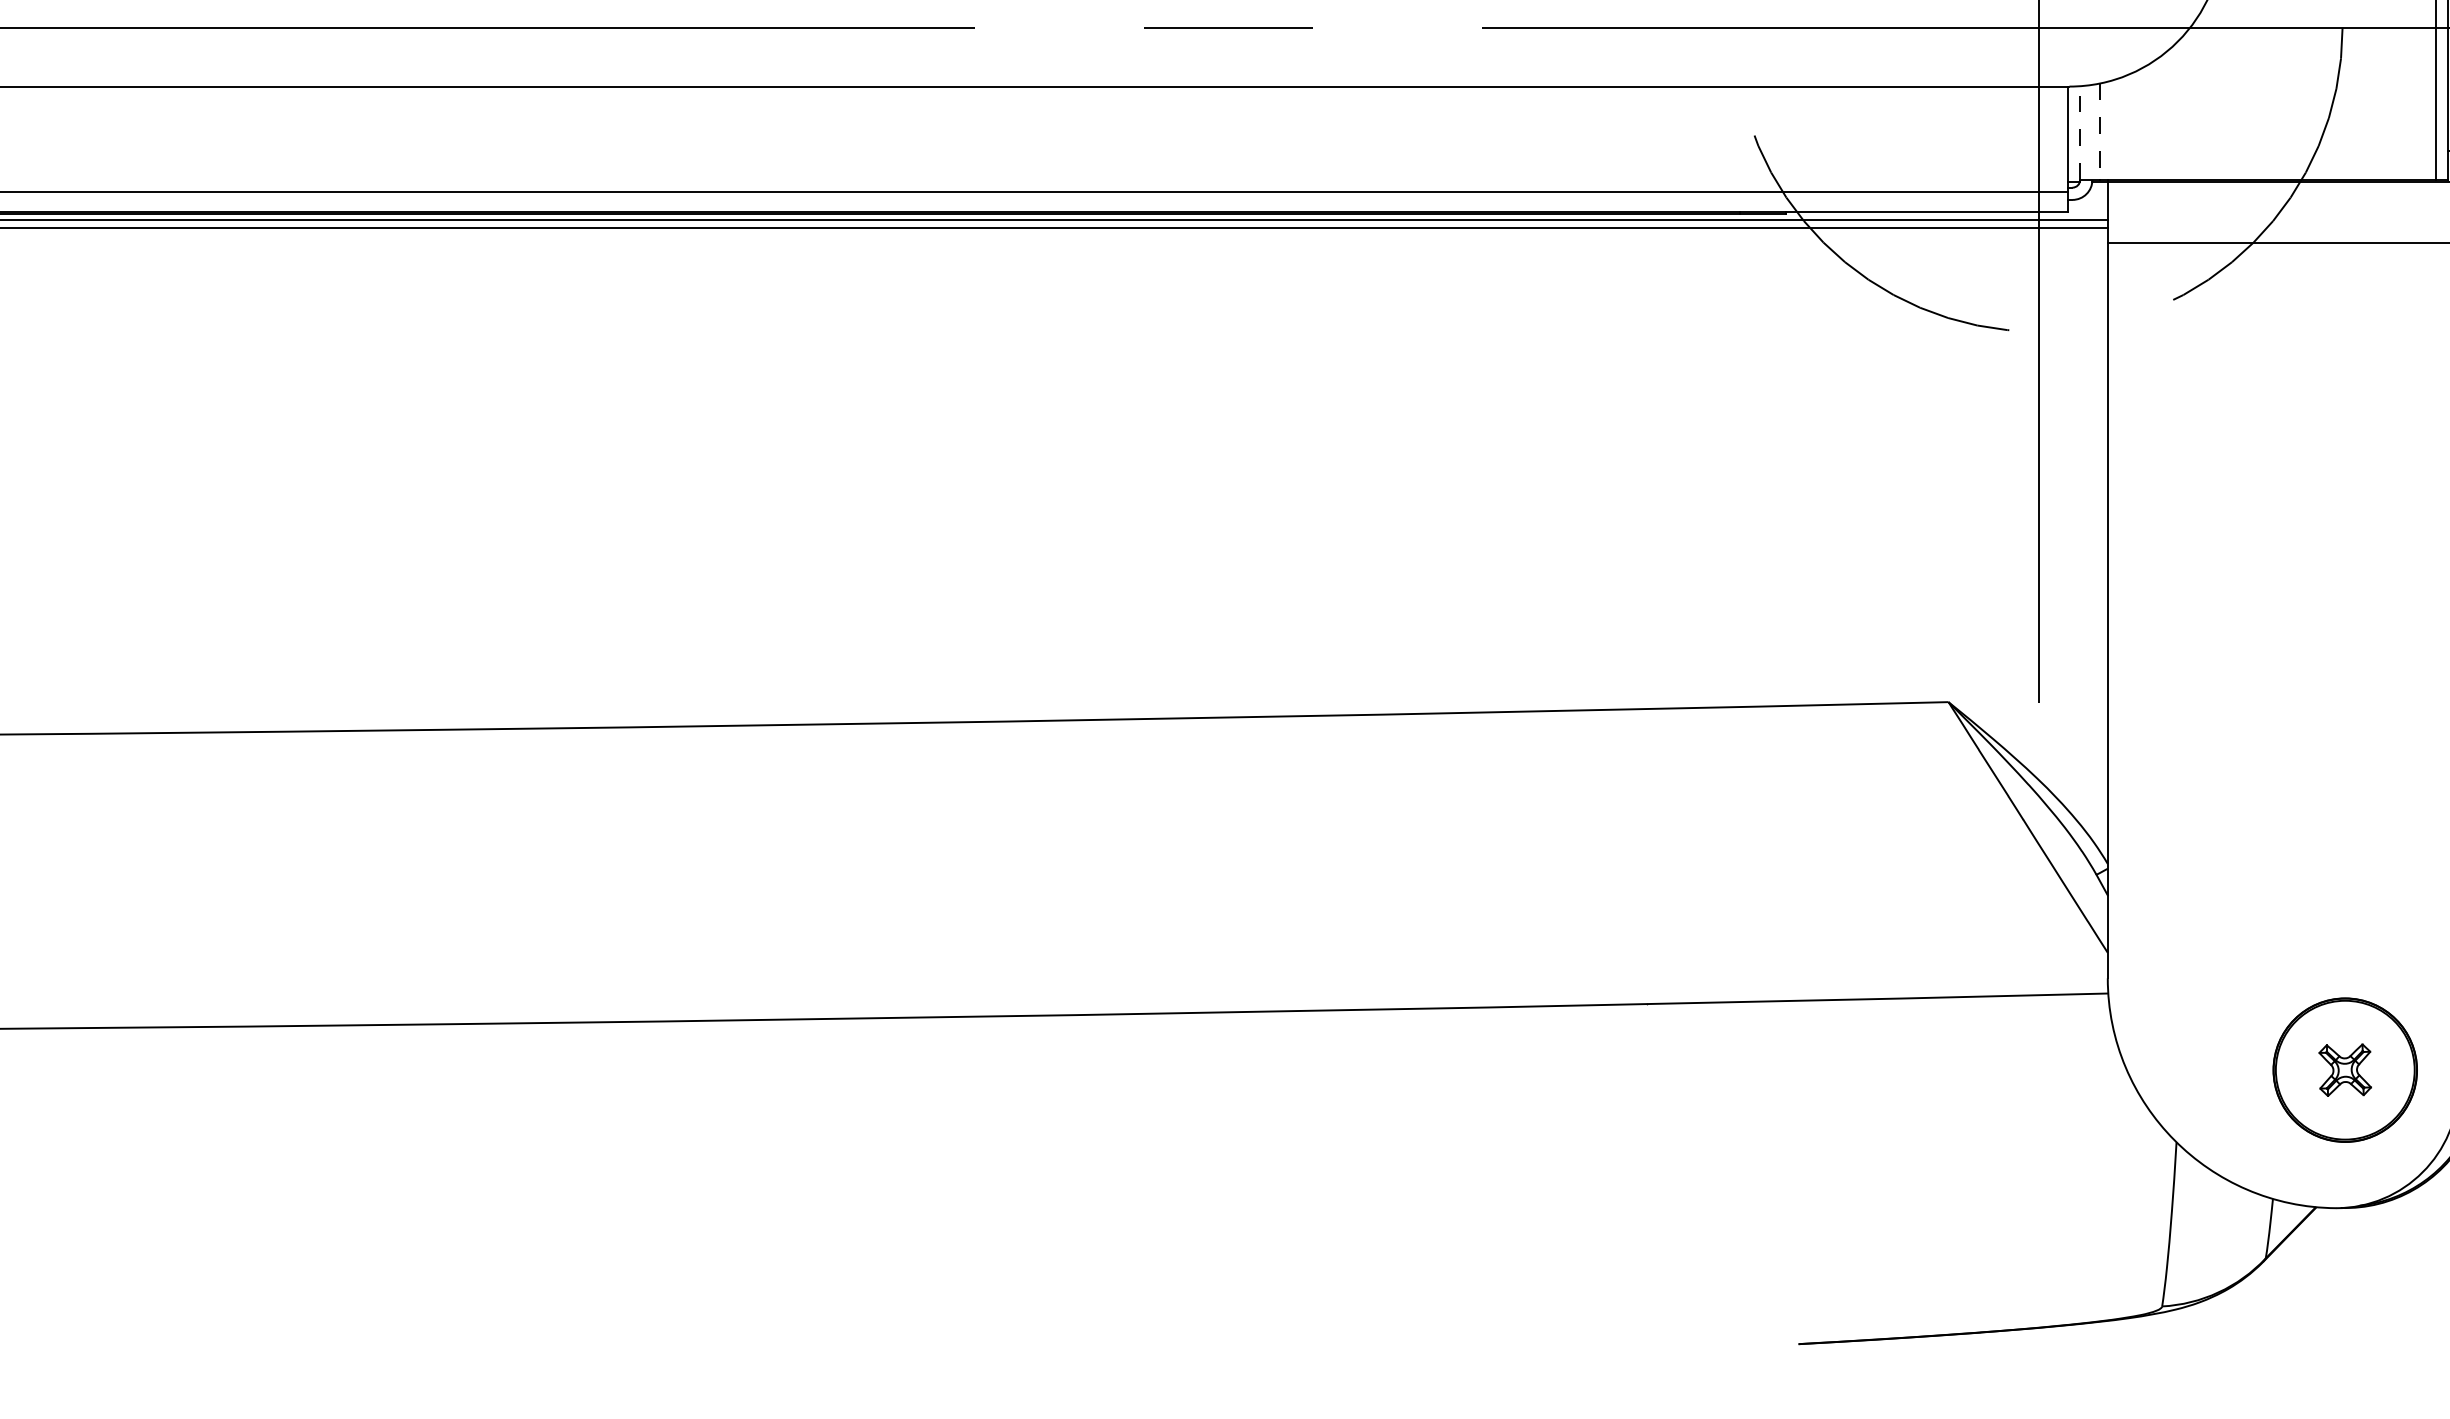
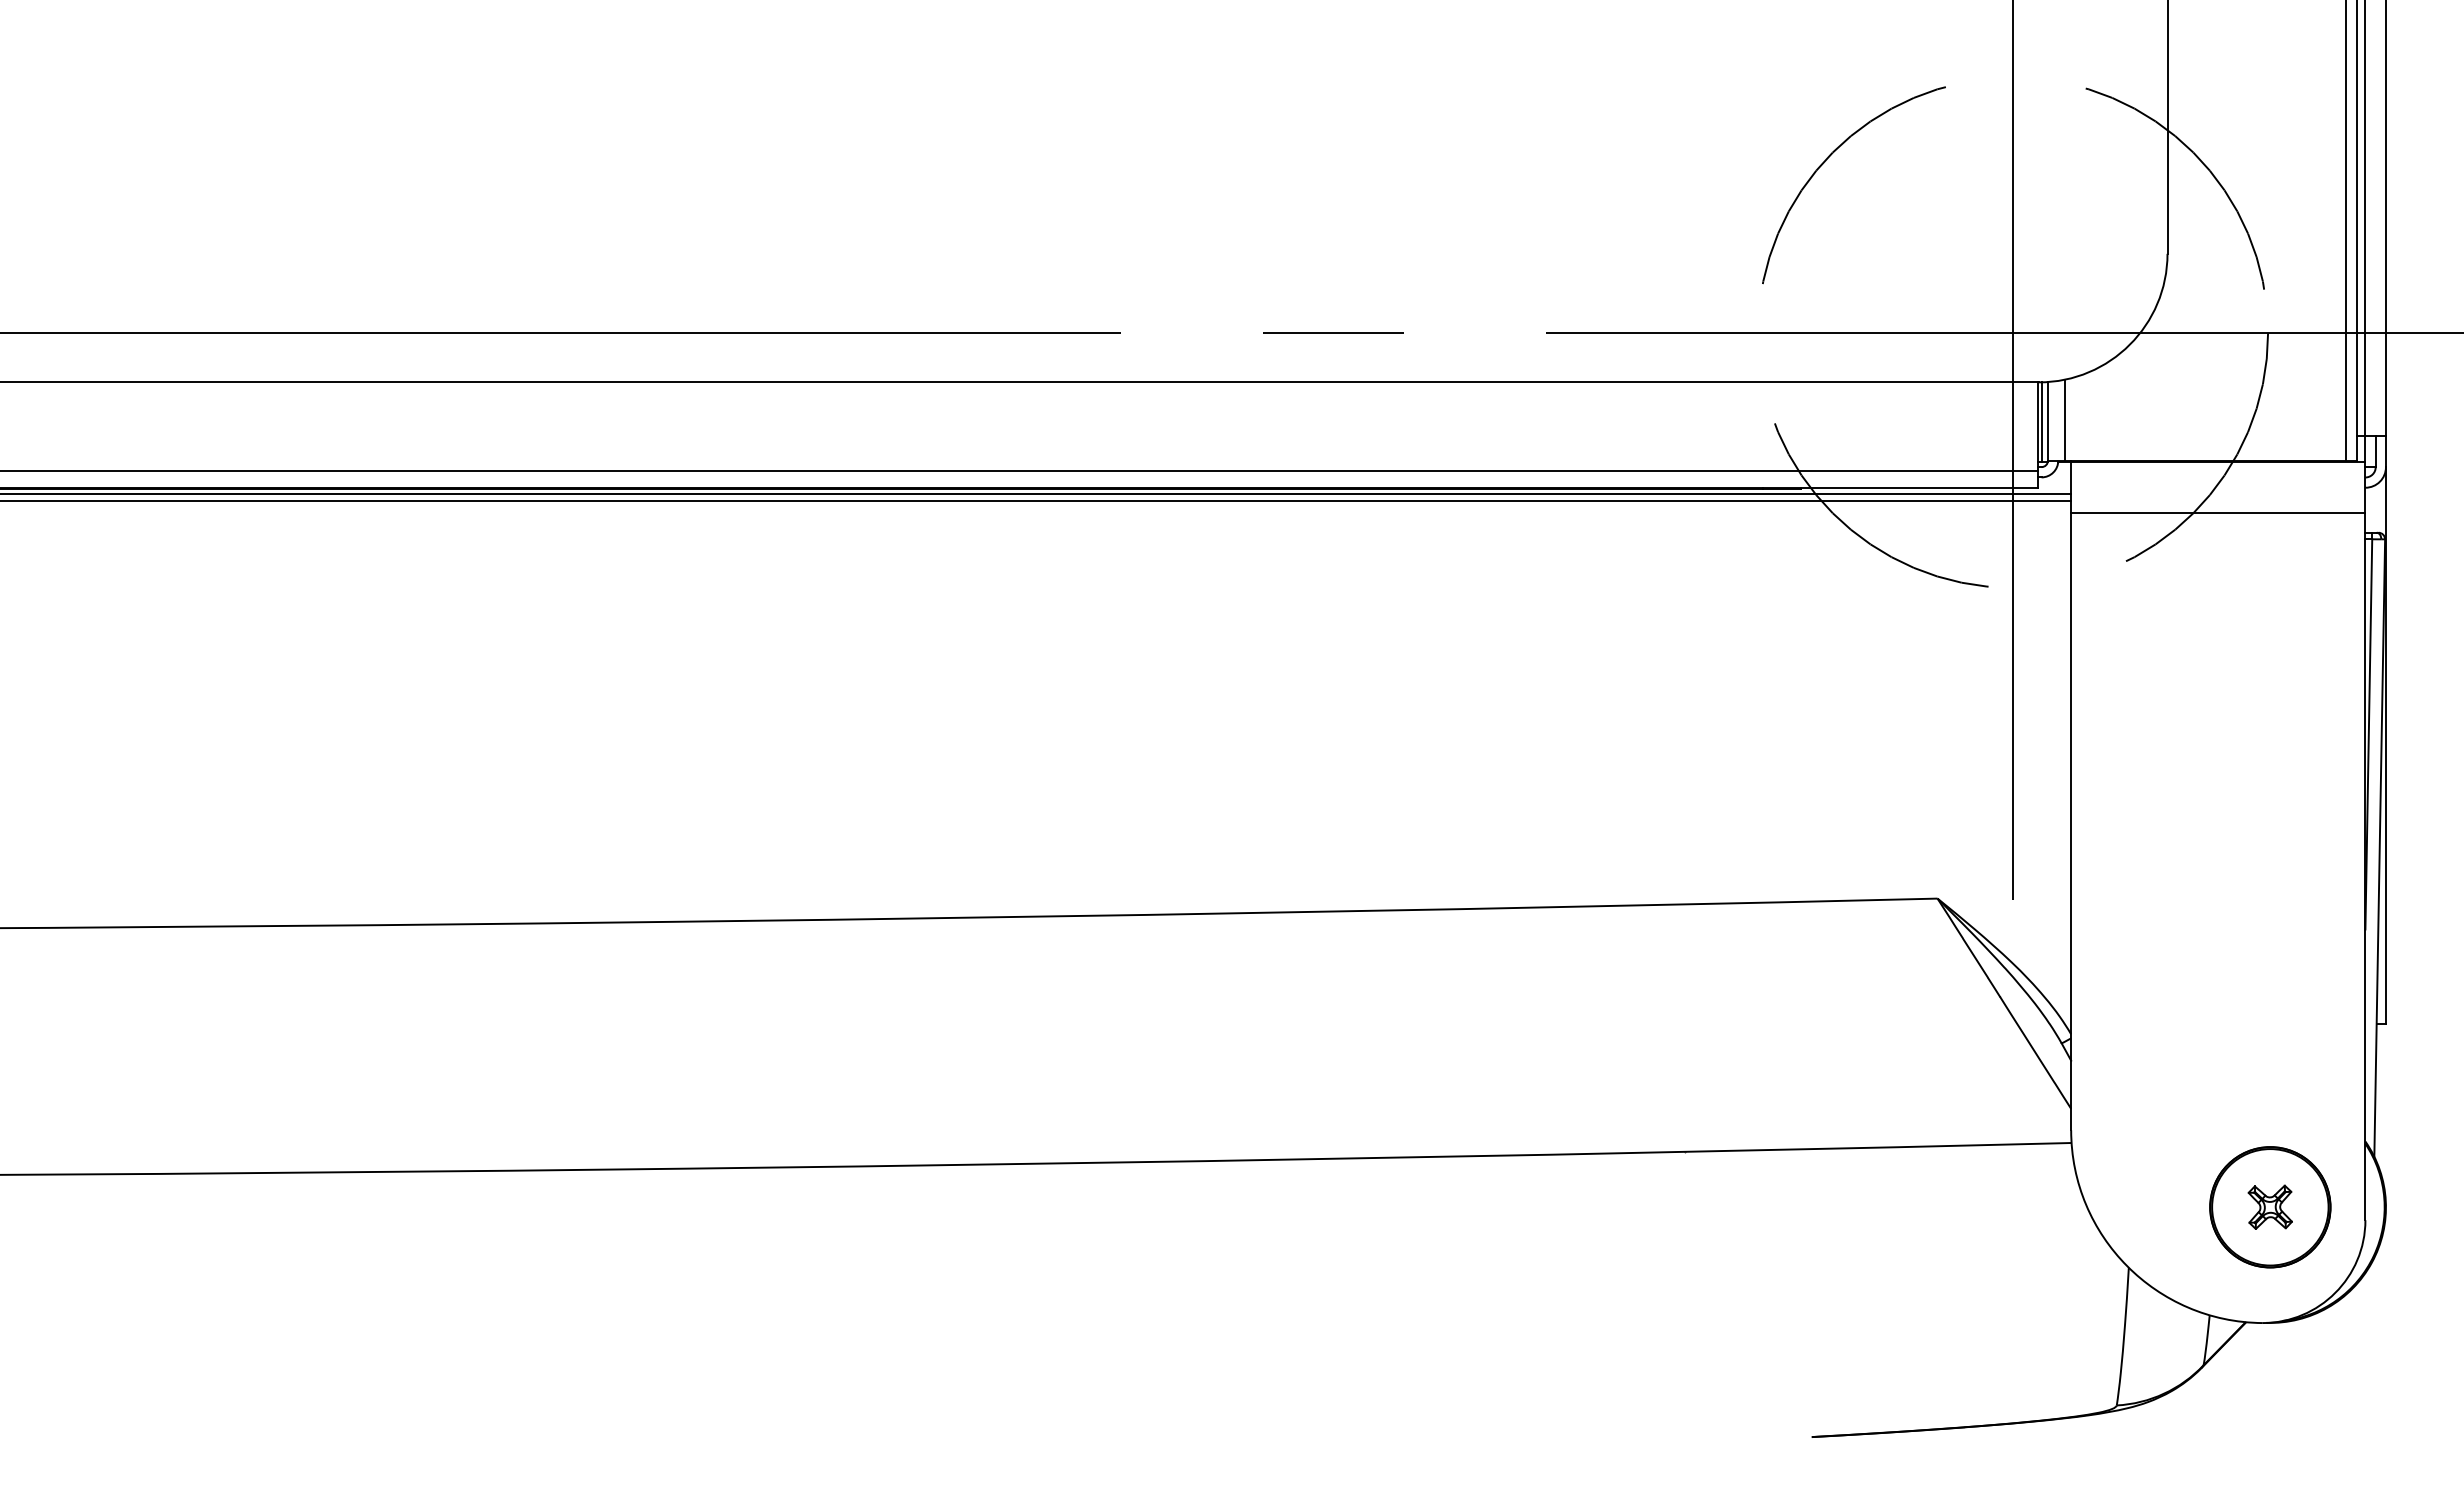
line: (2080, 132) -> (2048, 420), dashed -> solid
line: (2099, 132) -> (2064, 420), dashed -> solid
line: (2072, 134) -> (2041, 422), added

